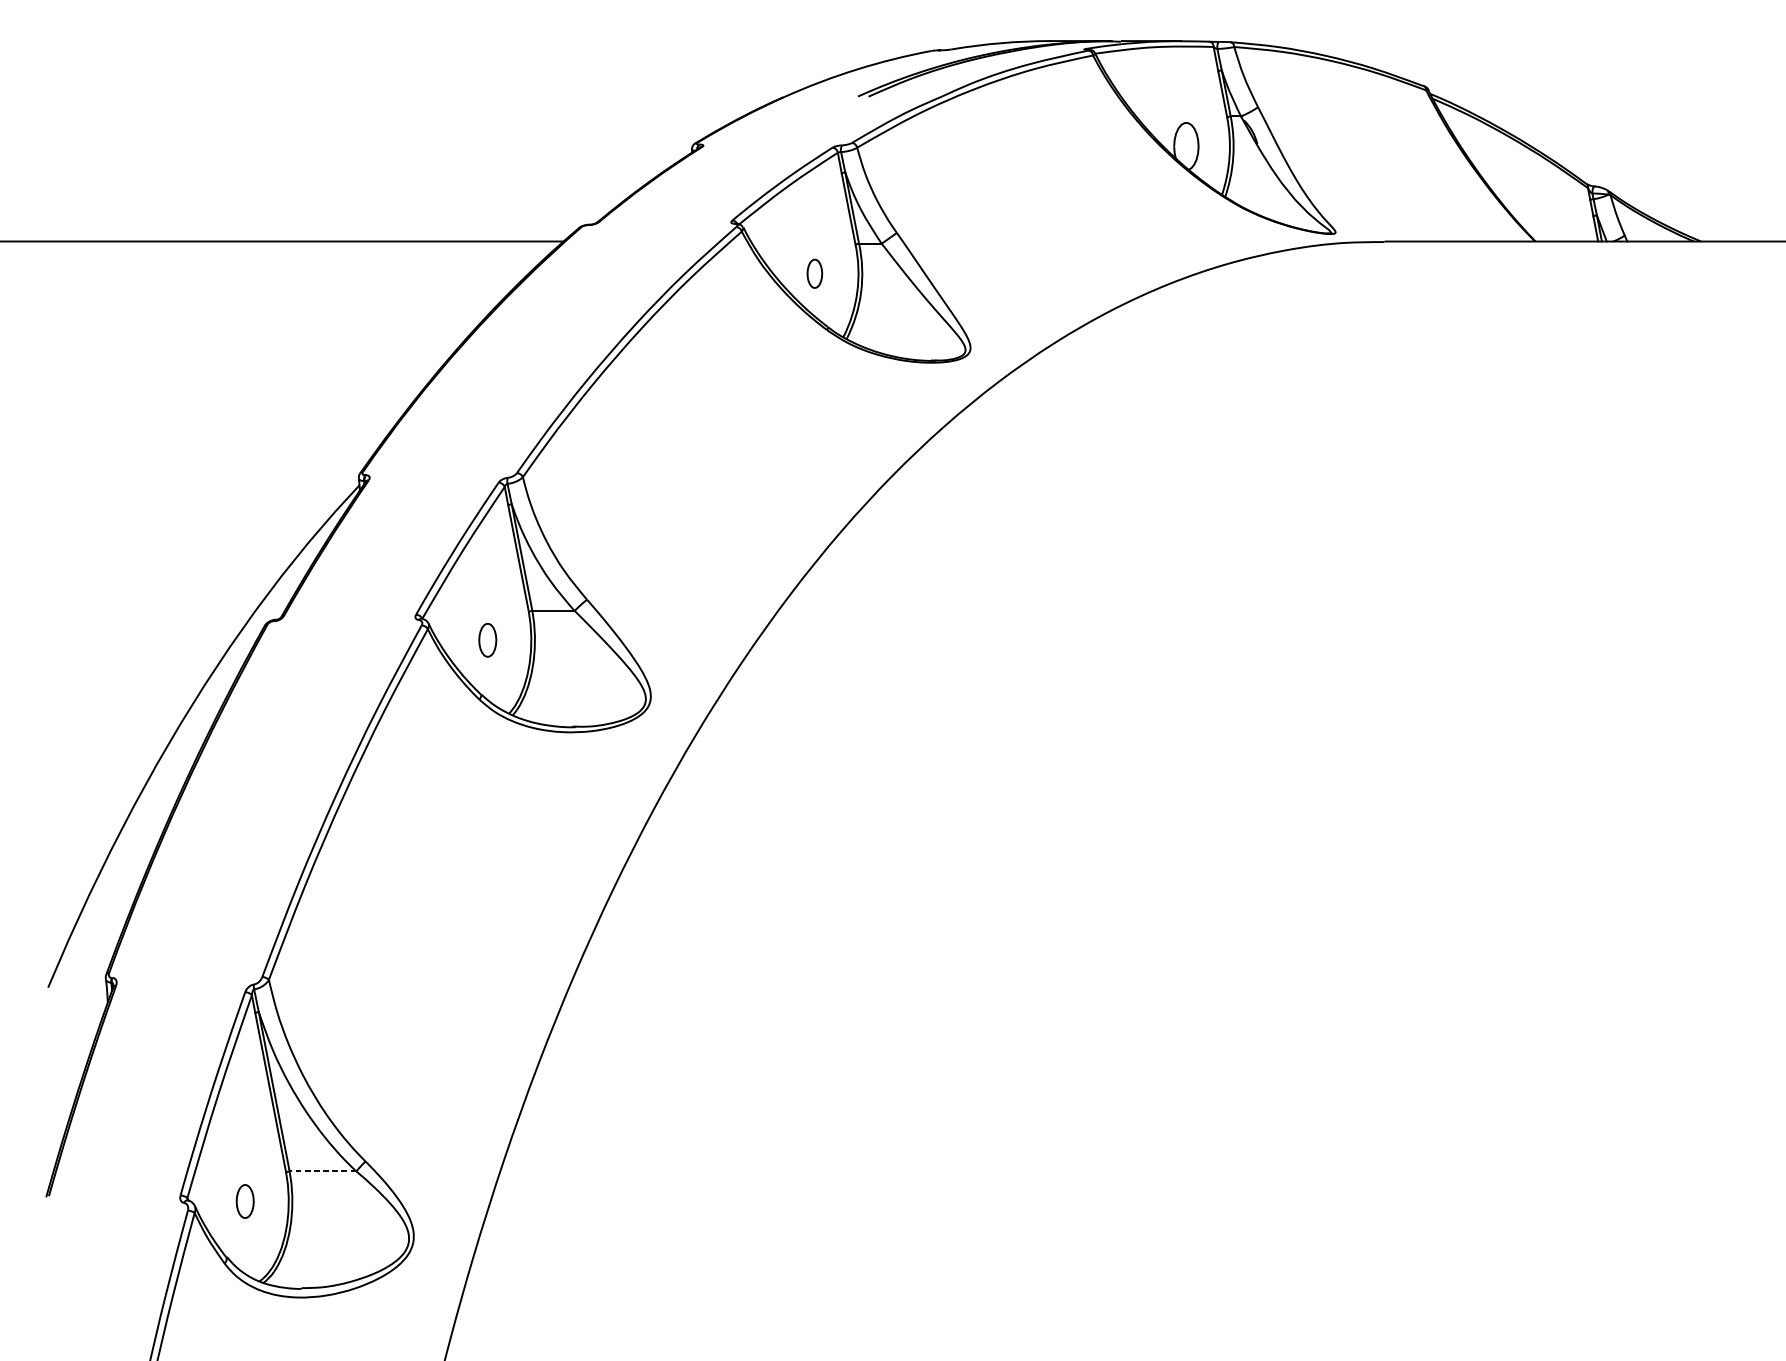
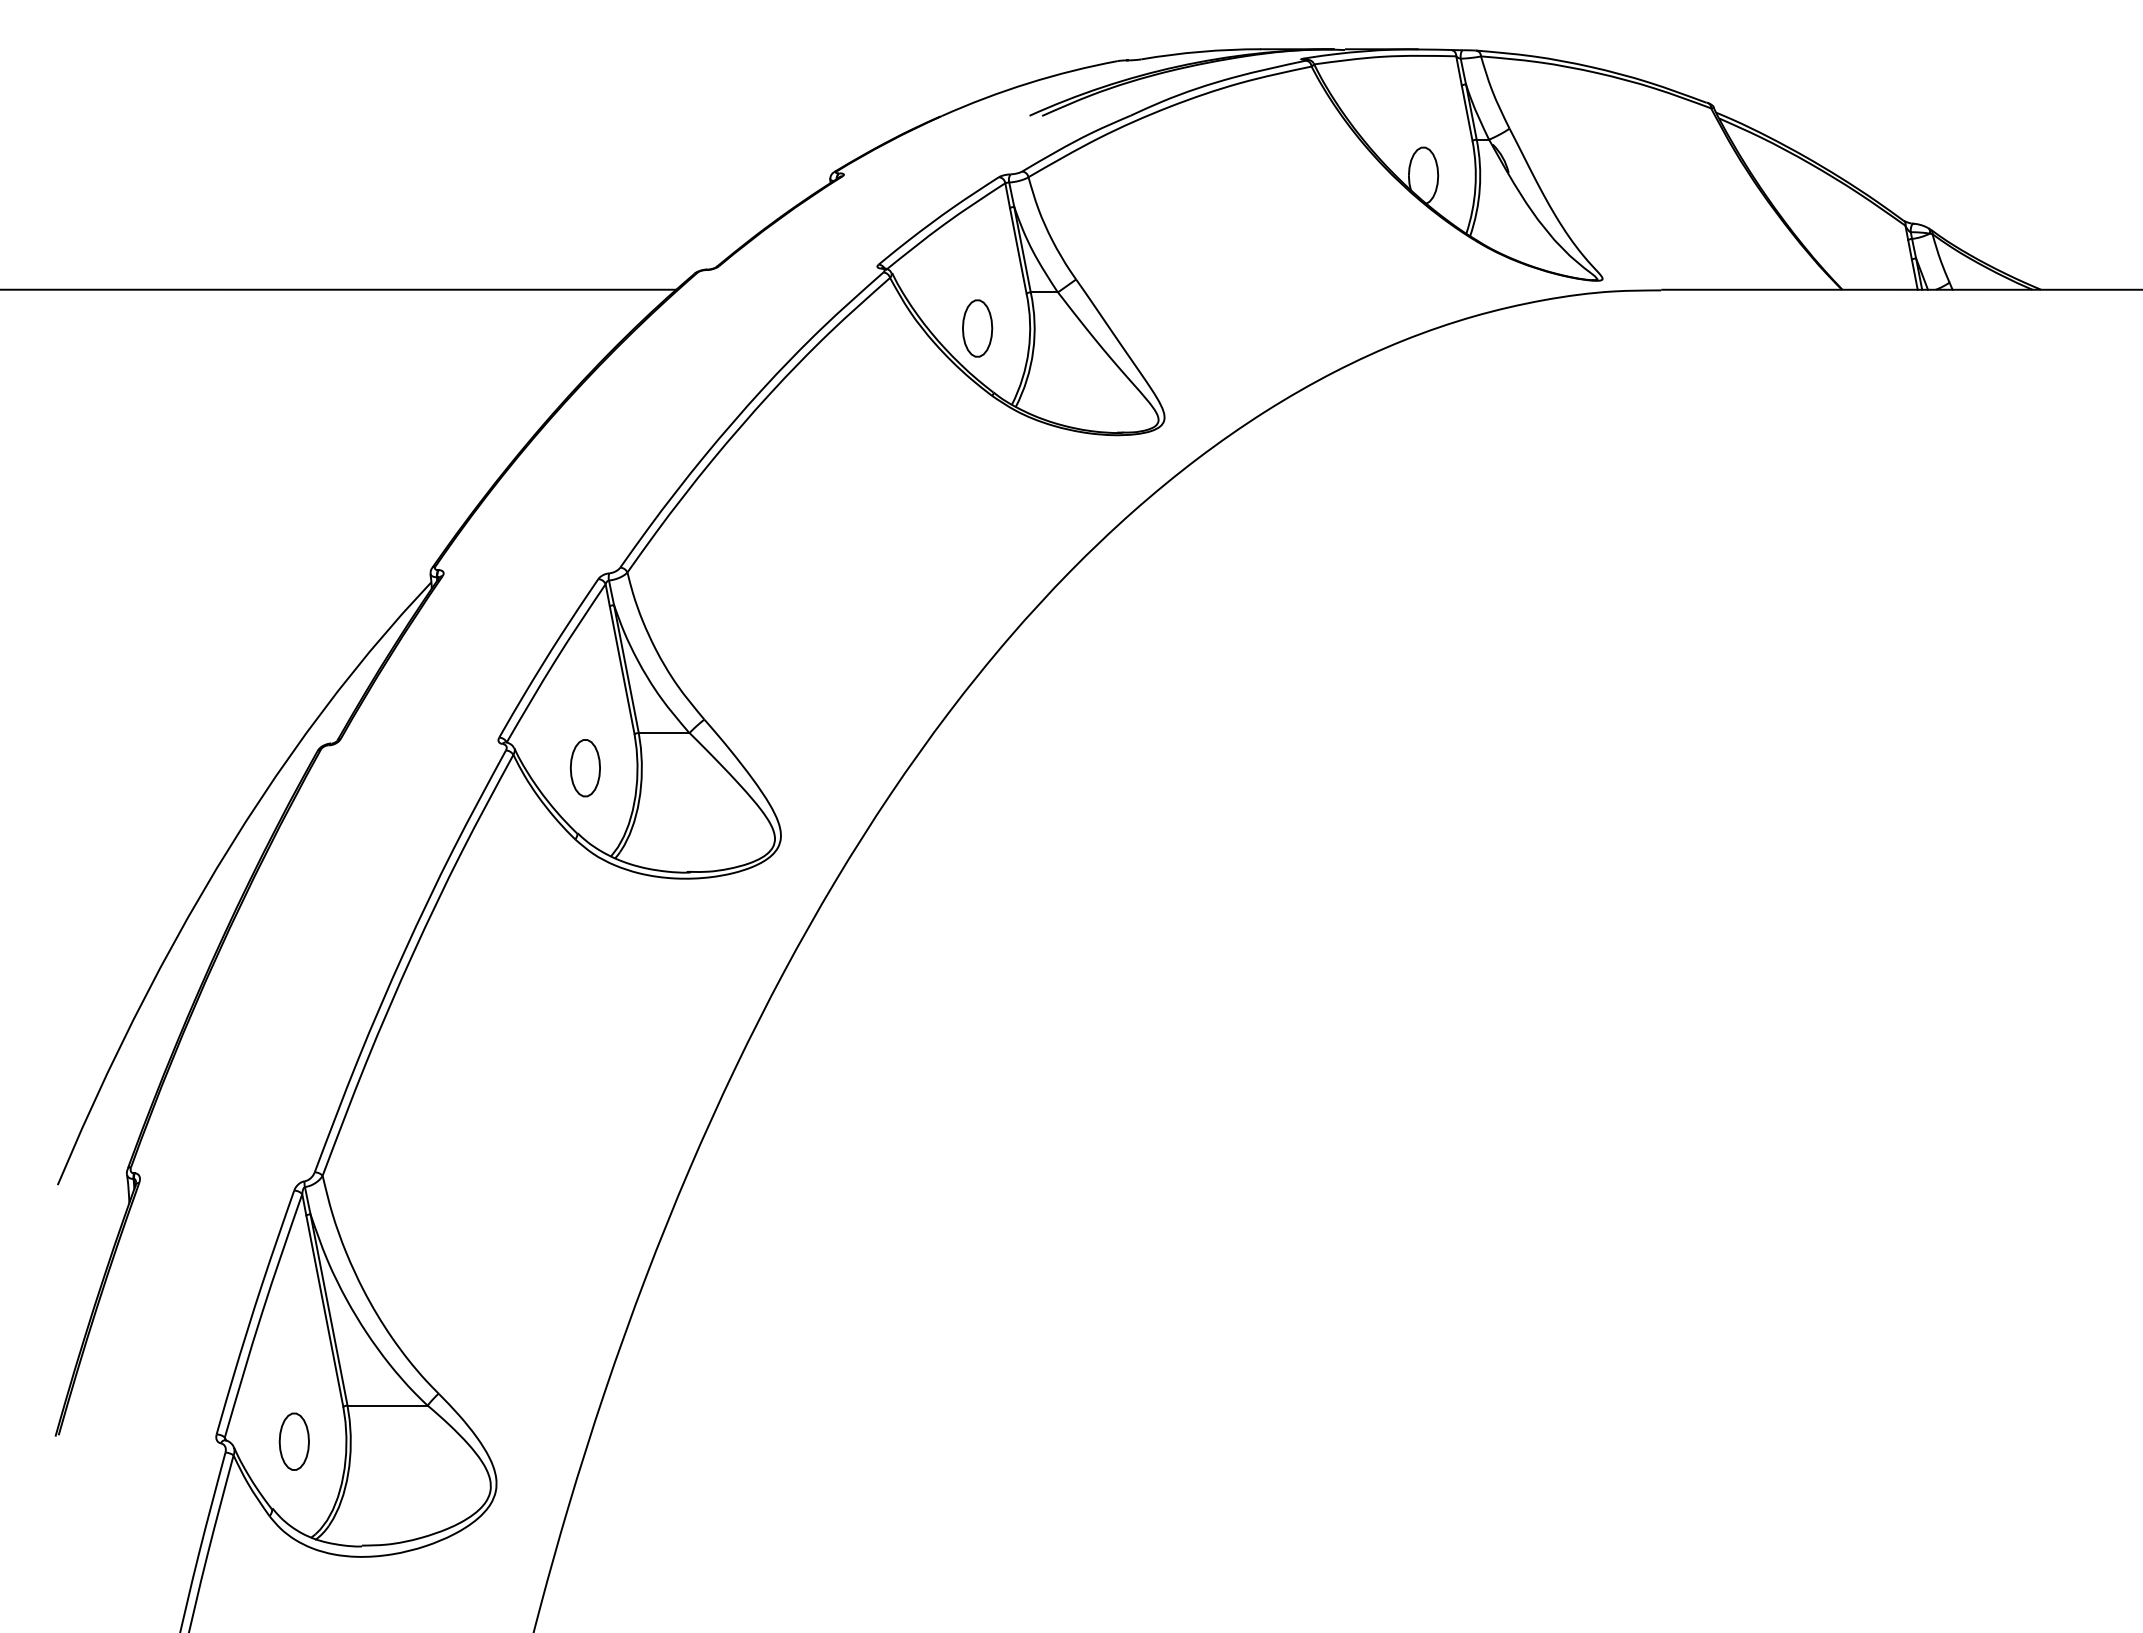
part: (814, 273) -> (977, 328), size x1.67
part: (487, 640) -> (584, 768), size x1.43
line: (322, 1171) -> (387, 1405), dashed -> solid
part: (244, 1201) -> (293, 1441), size x1.43

